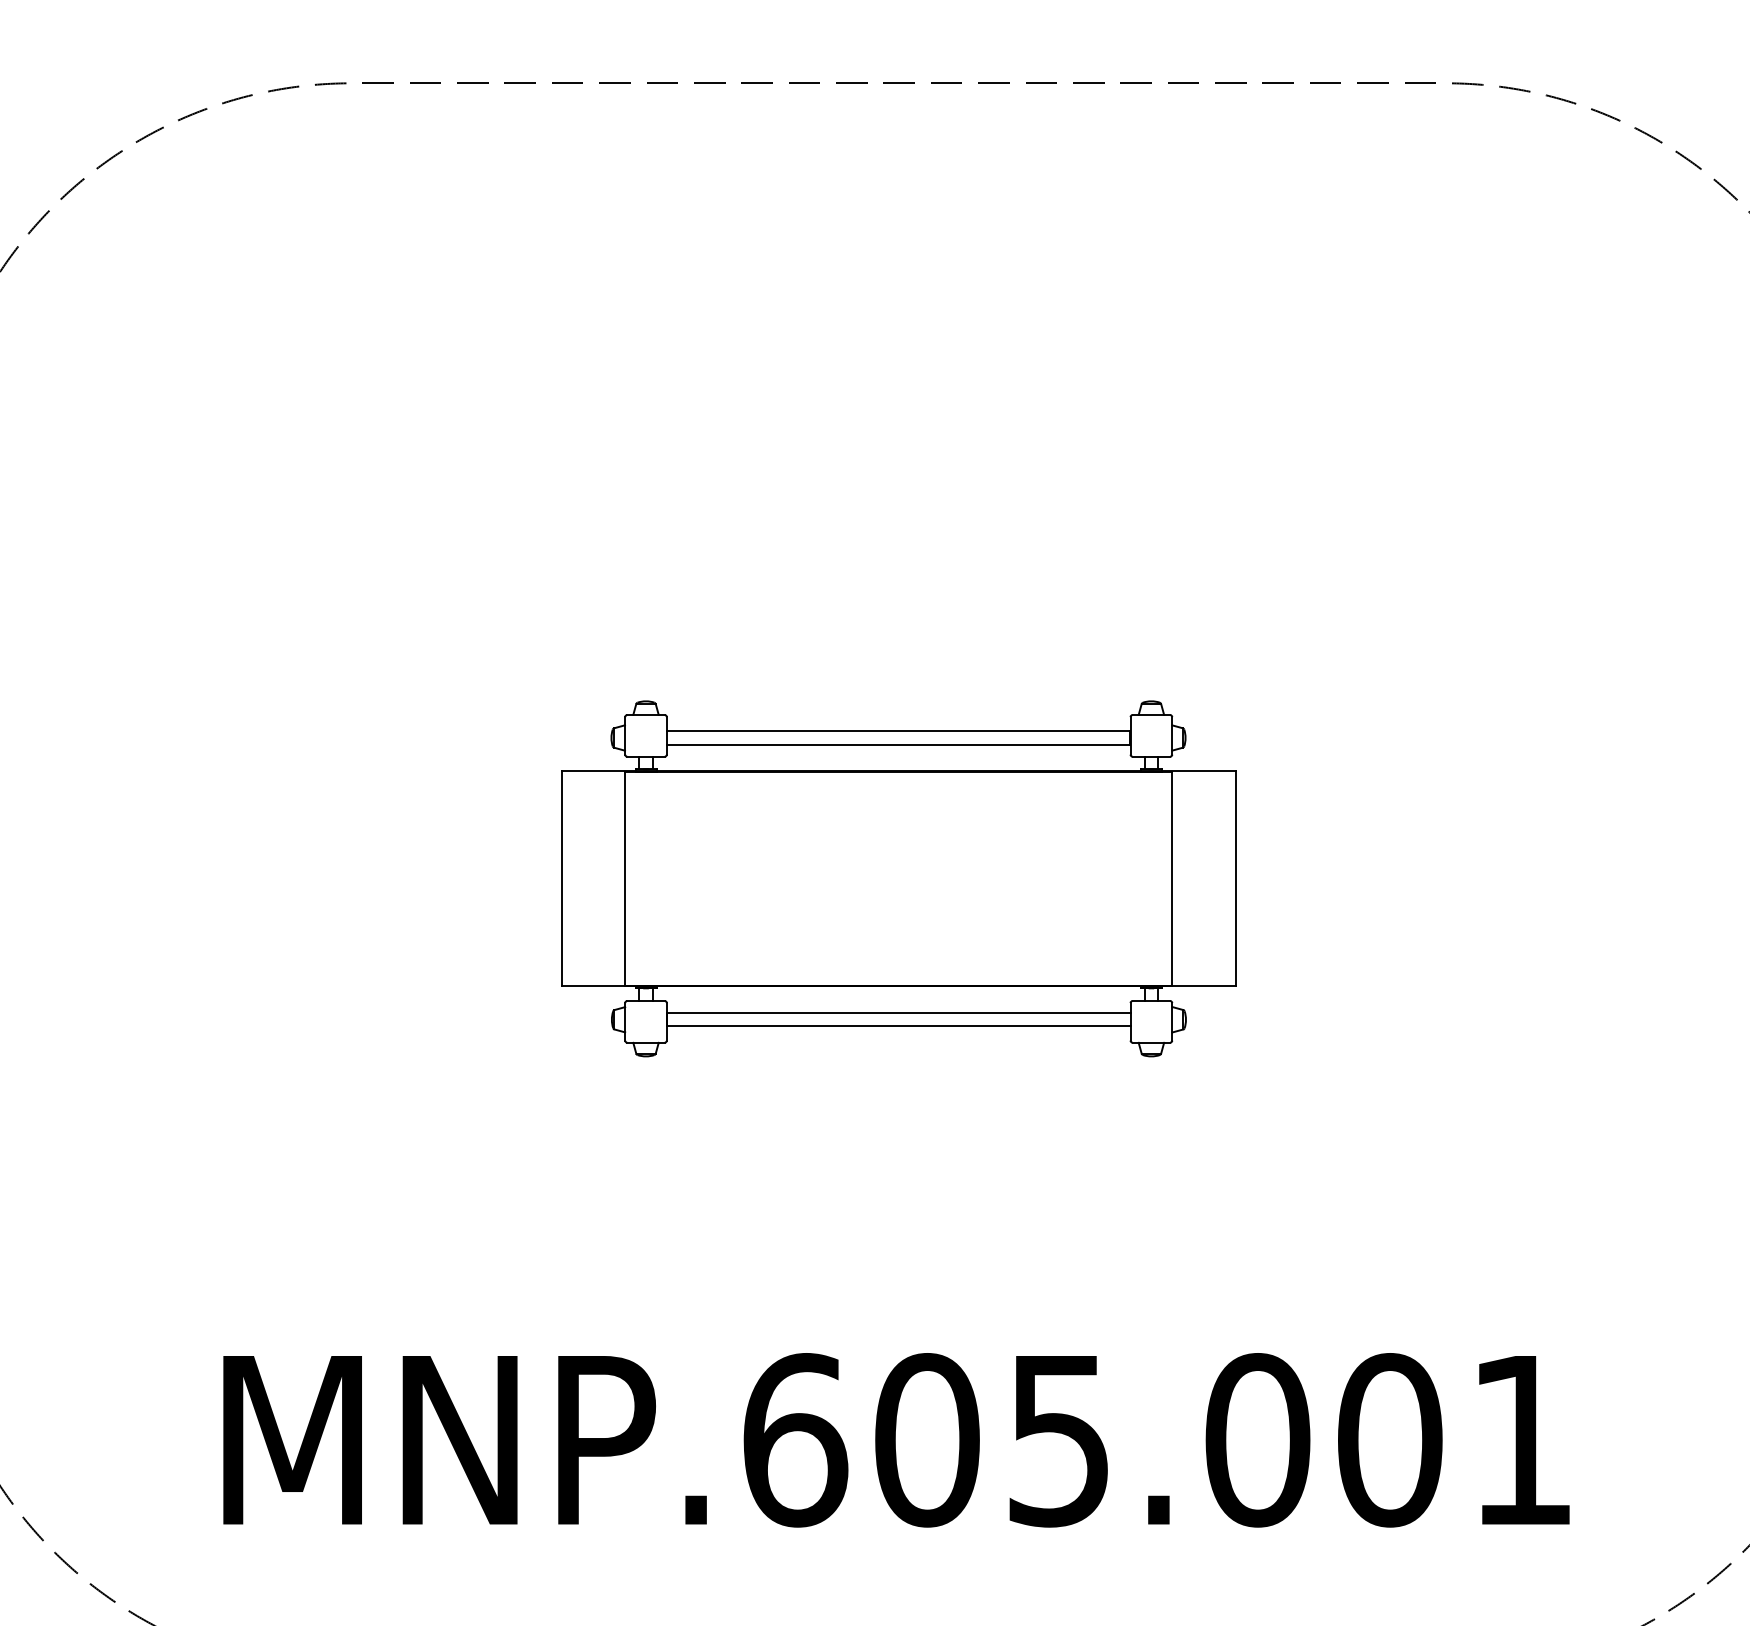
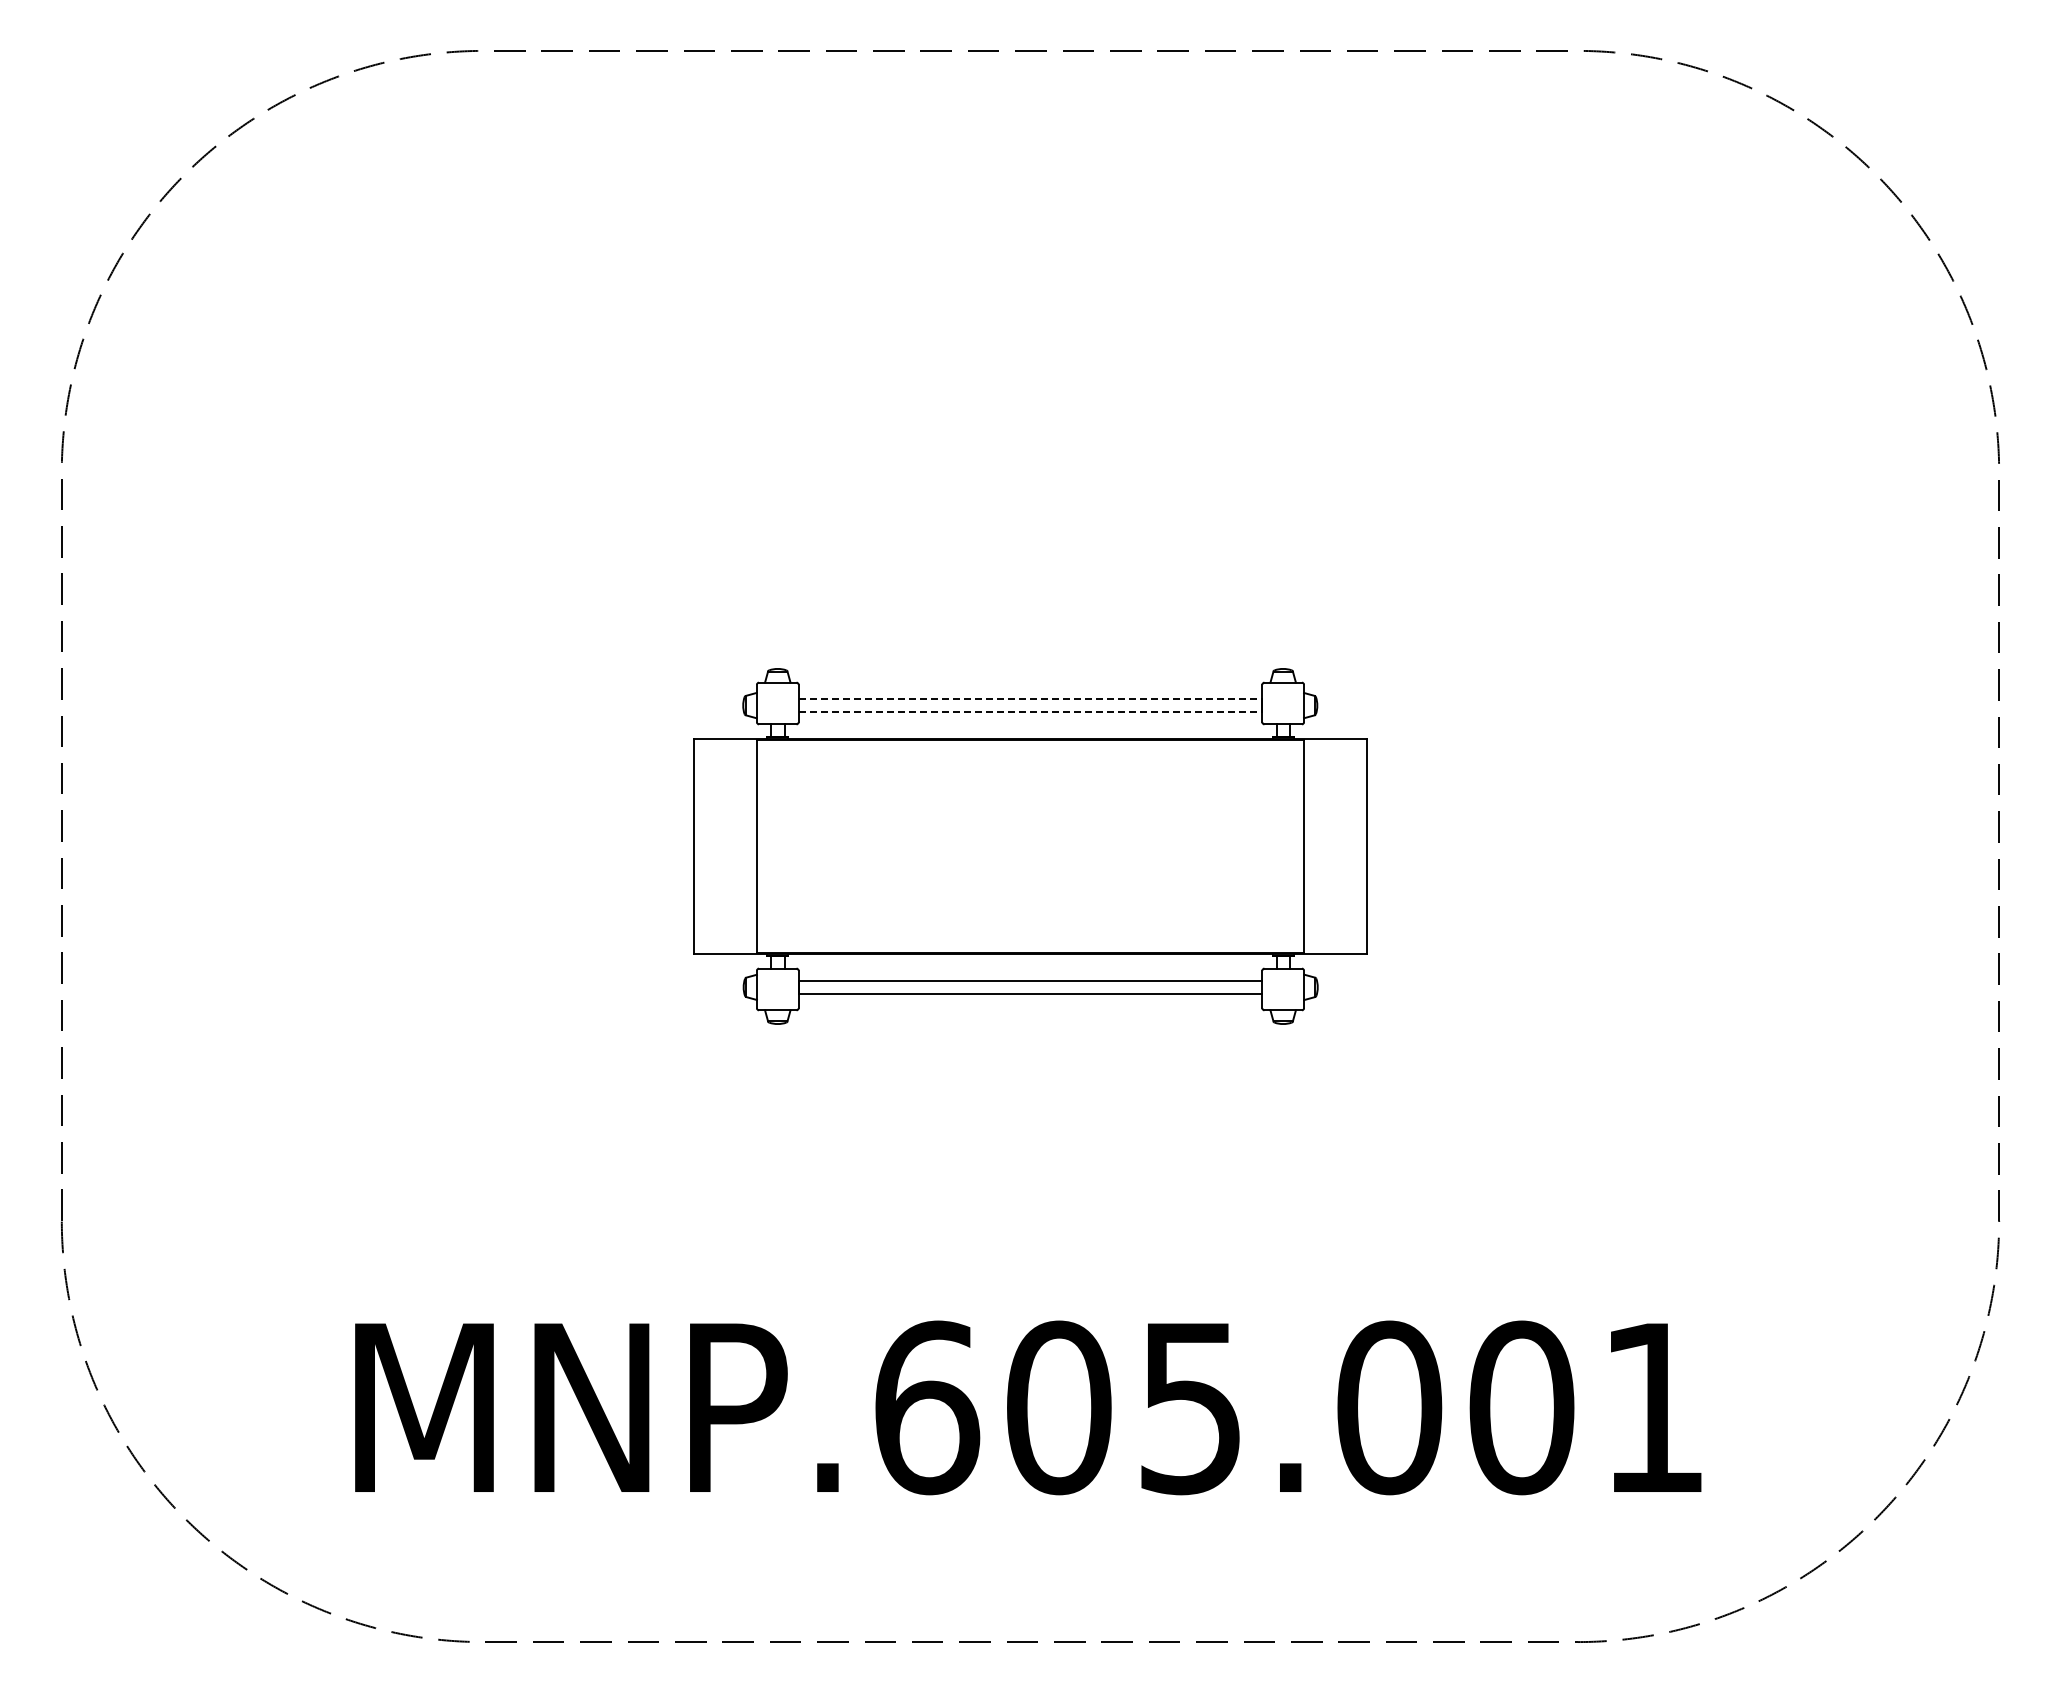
line: (898, 730) -> (1030, 698), solid -> dashed
line: (898, 744) -> (1030, 712), solid -> dashed

